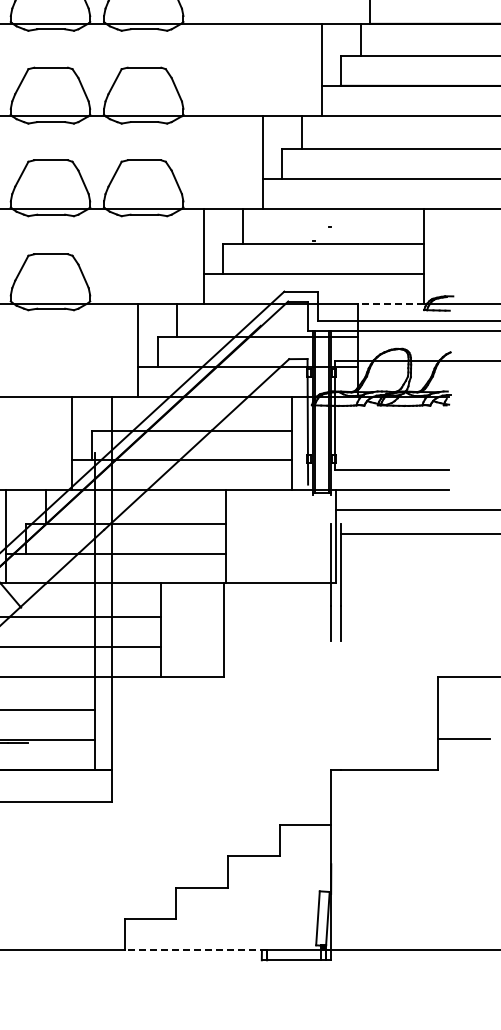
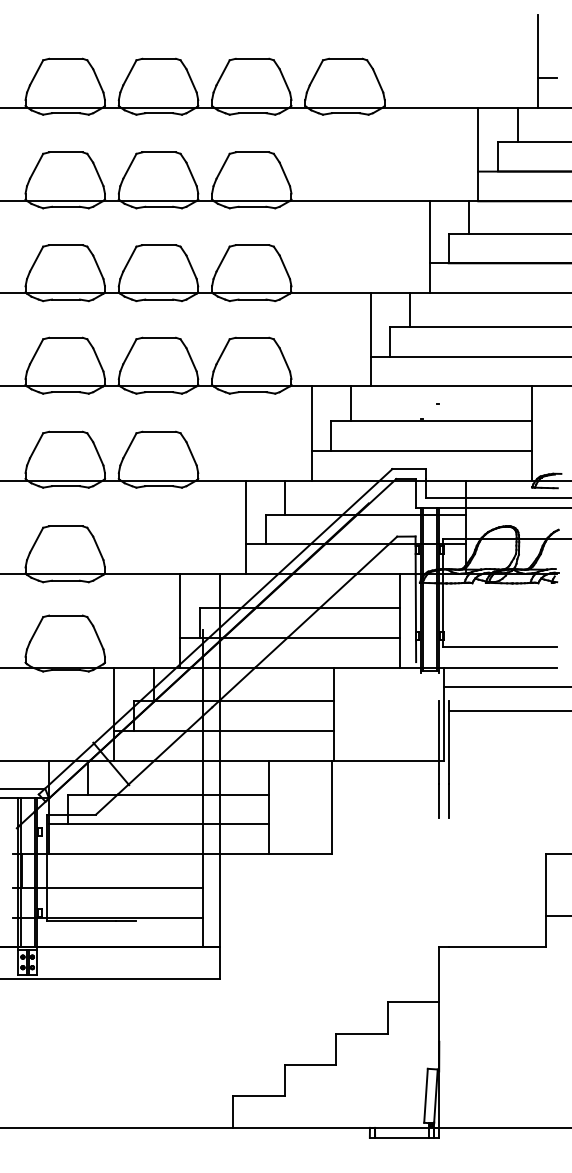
line: (390, 304) -> (498, 481), dashed -> solid
line: (195, 950) -> (303, 1127), dashed -> solid

